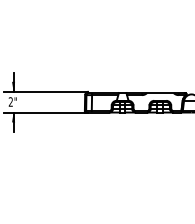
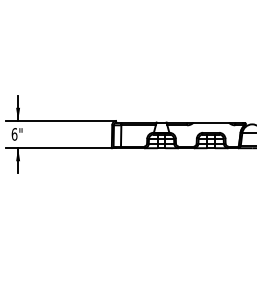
text: (10, 101) -> (14, 133), 2" -> 6"

